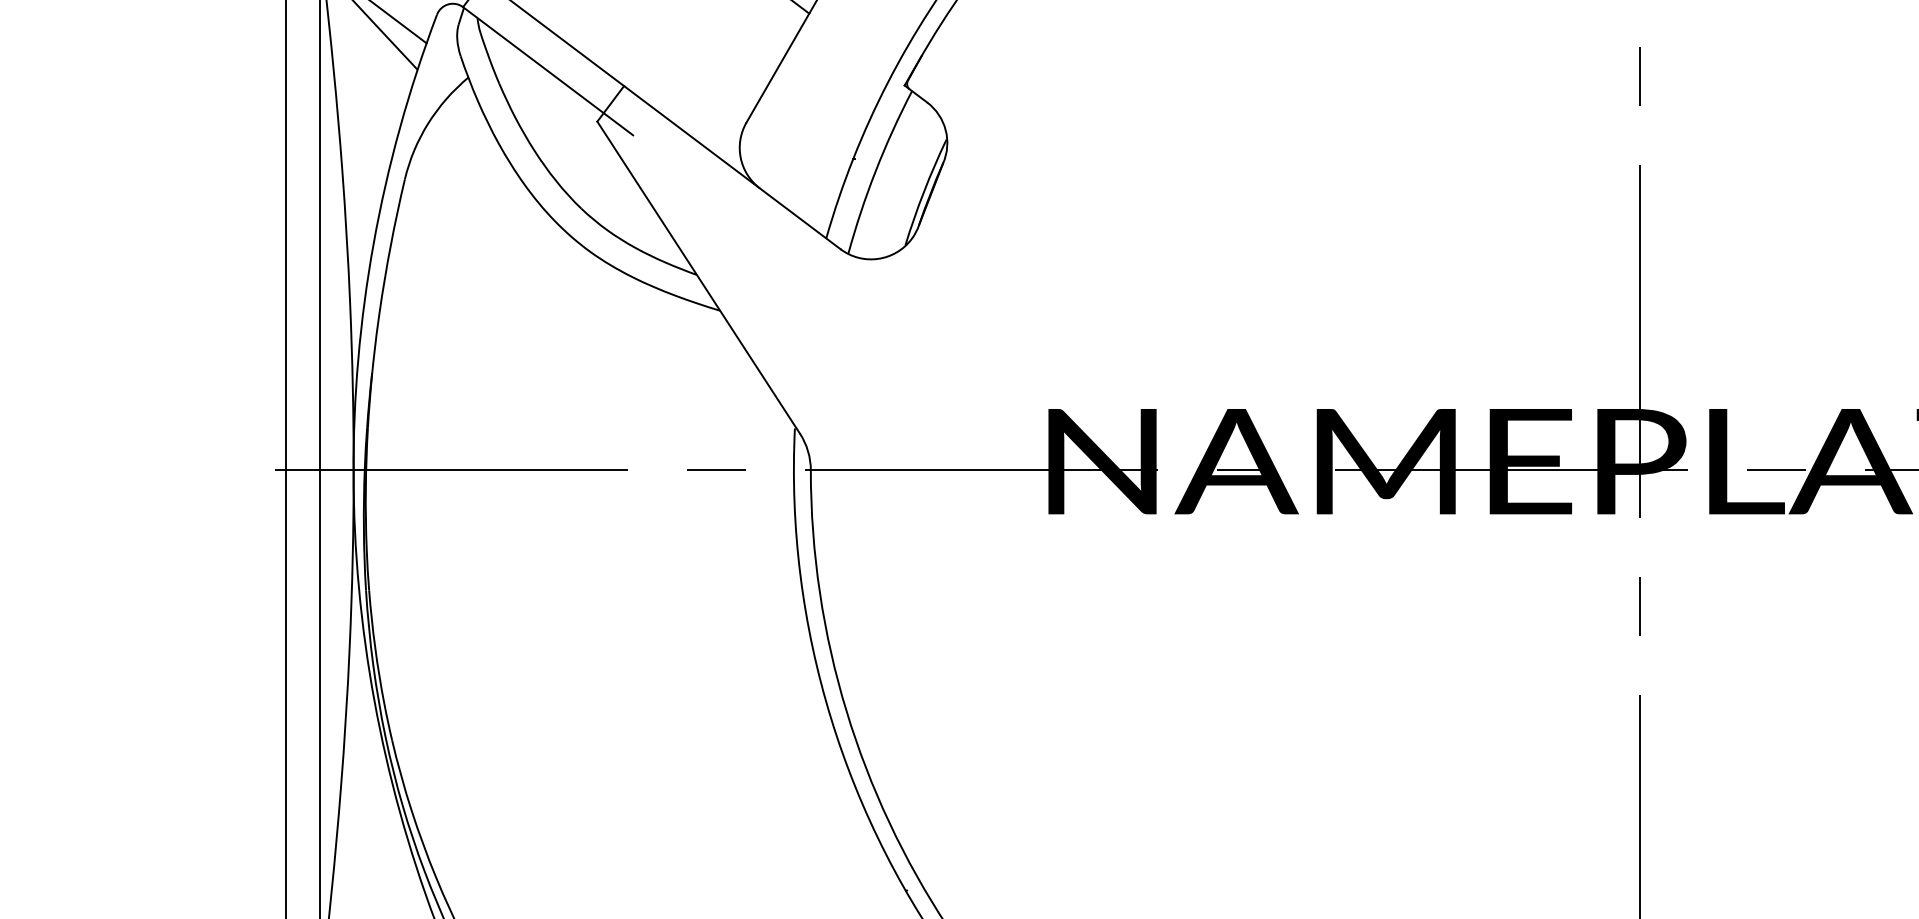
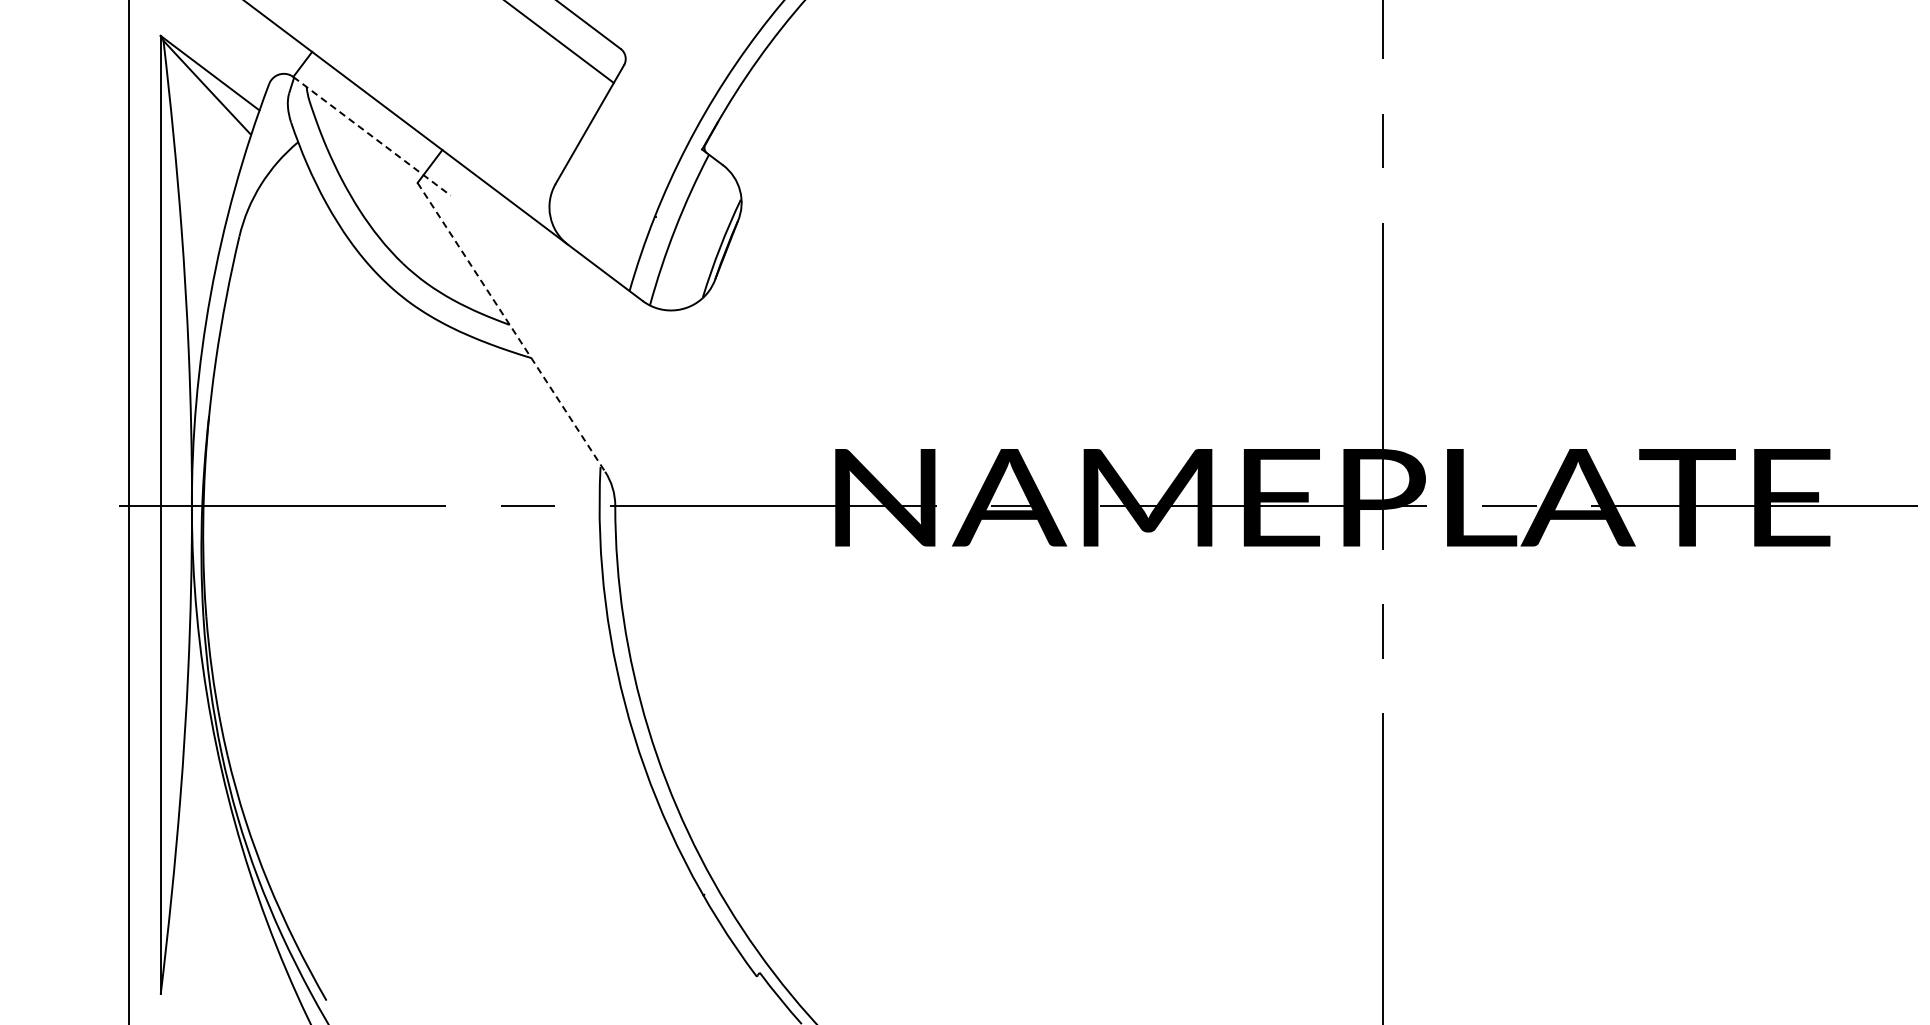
line: (548, 71) -> (372, 136), solid -> dashed
line: (698, 277) -> (511, 327), solid -> dashed

